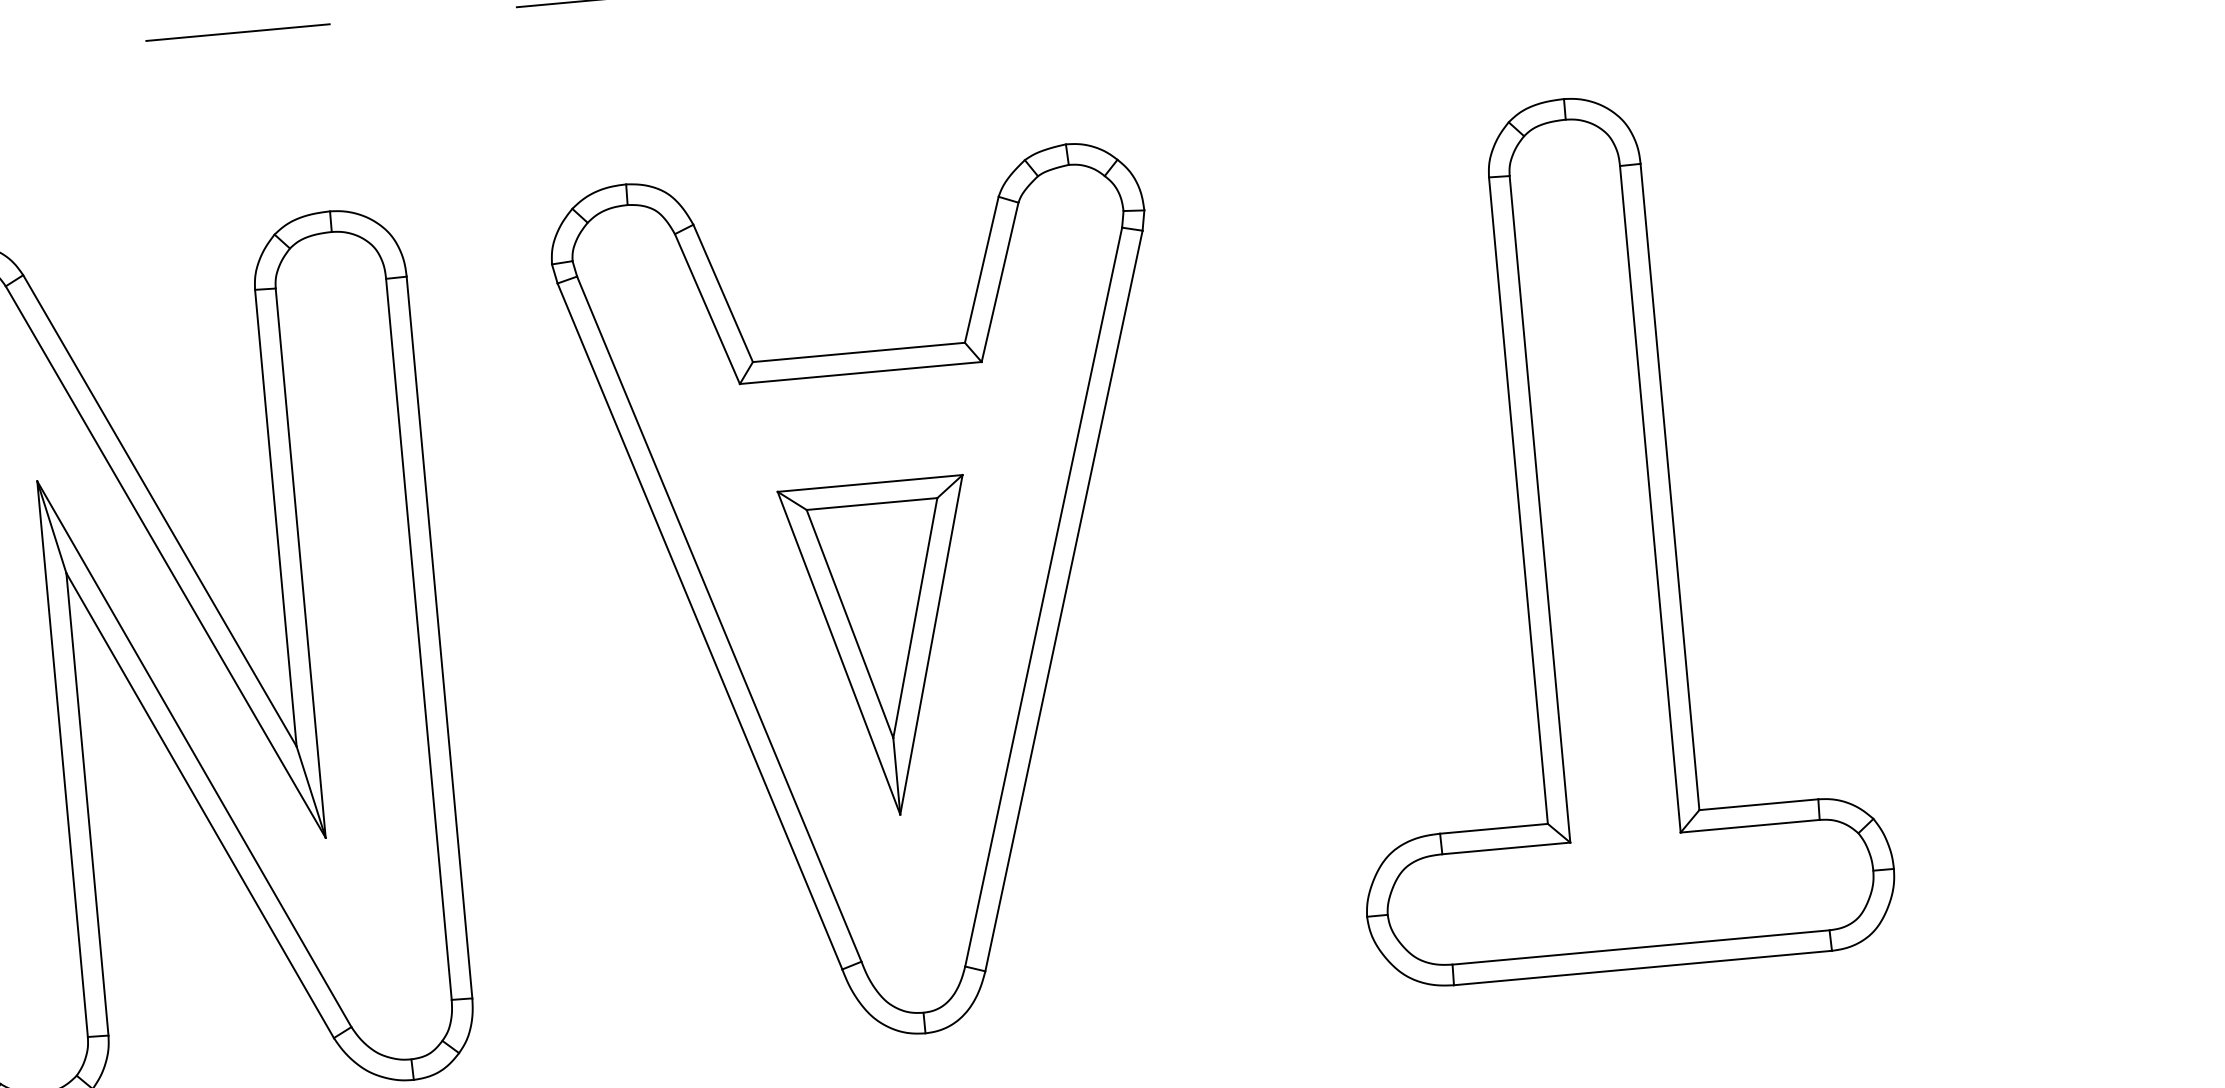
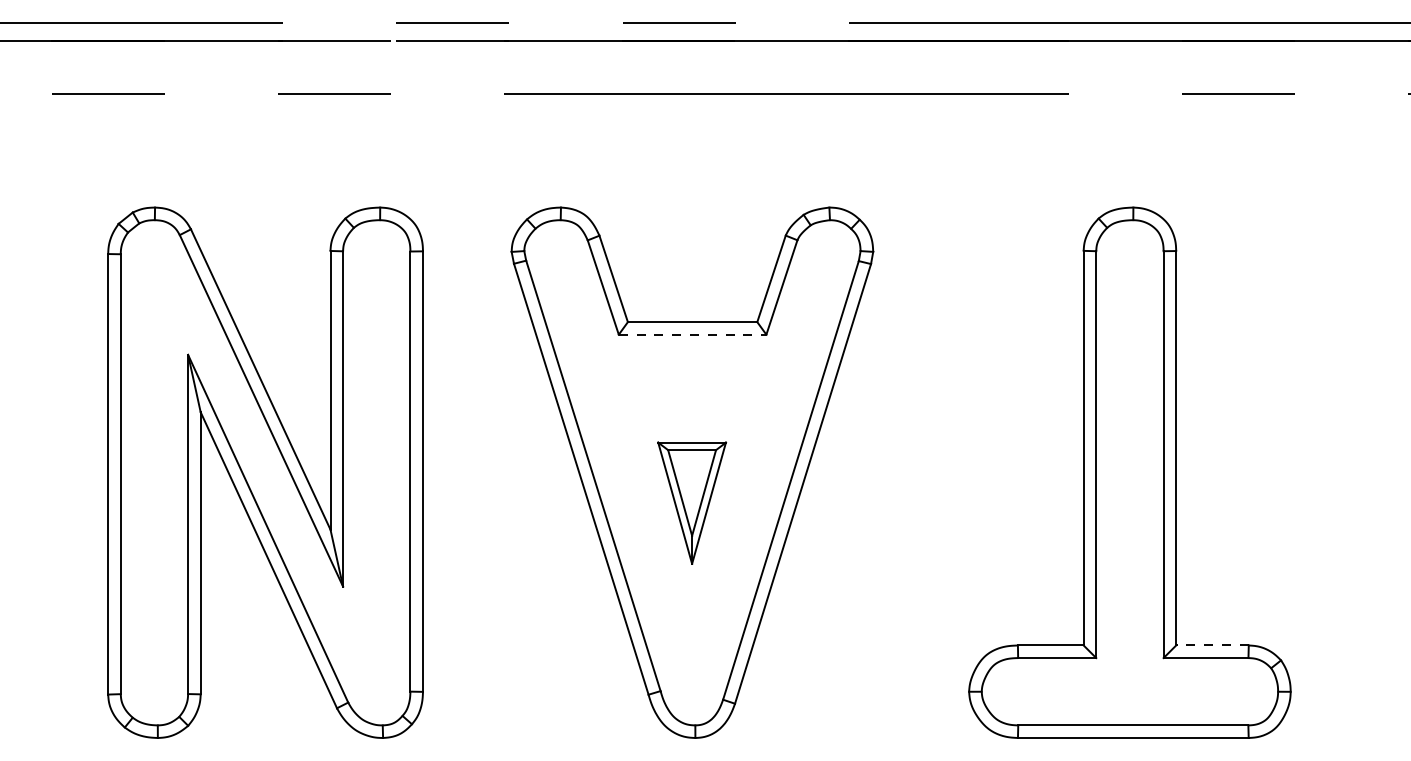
line: (860, 372) -> (692, 334), solid -> dashed
part: (884, 649) -> (691, 503), size x0.6
line: (1757, 804) -> (1211, 645), solid -> dashed

